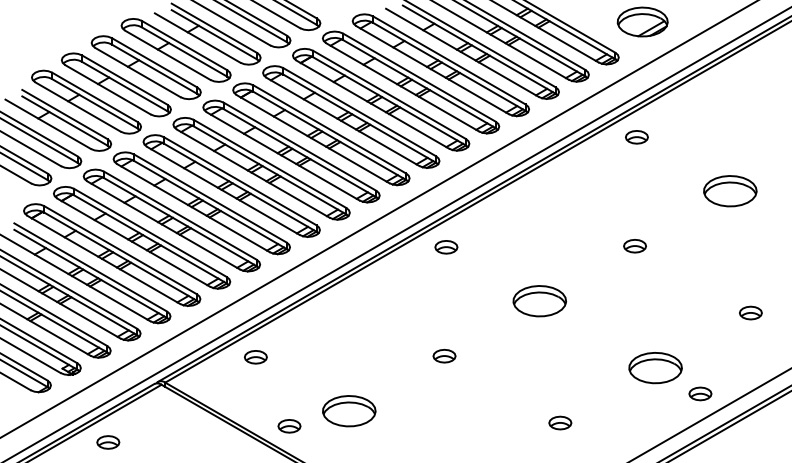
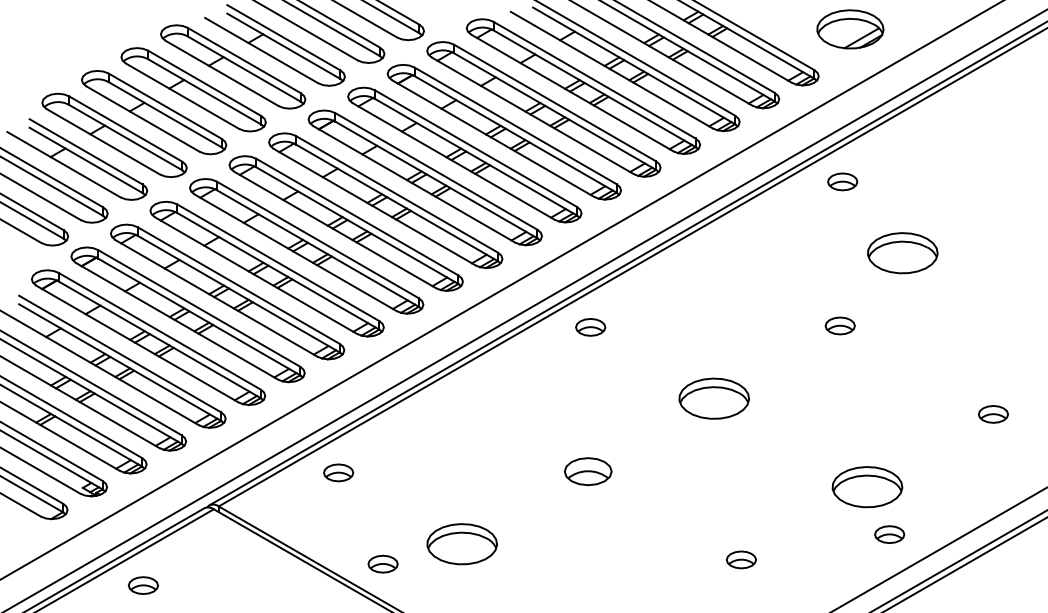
part: (730, 191) -> (903, 253), moved
part: (444, 355) -> (588, 470), size x1.6
part: (700, 393) -> (889, 534), moved

